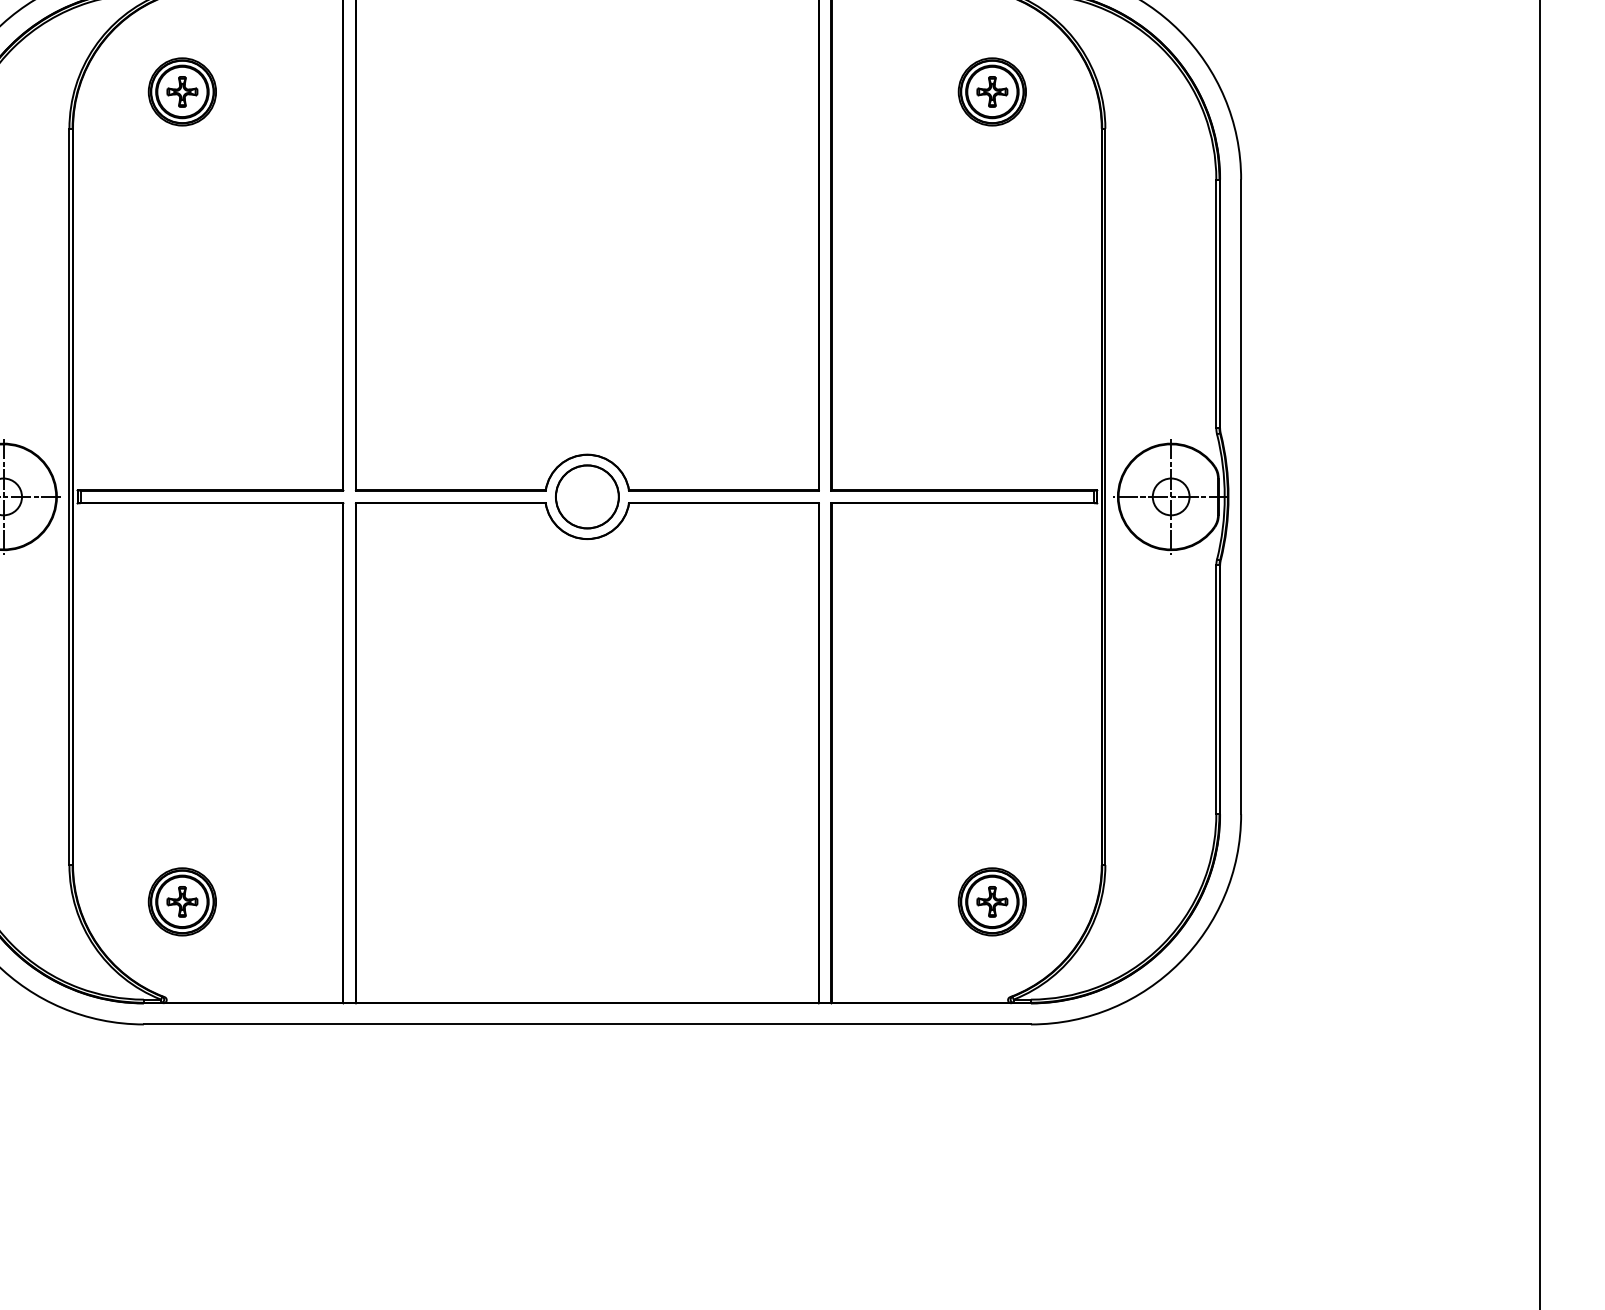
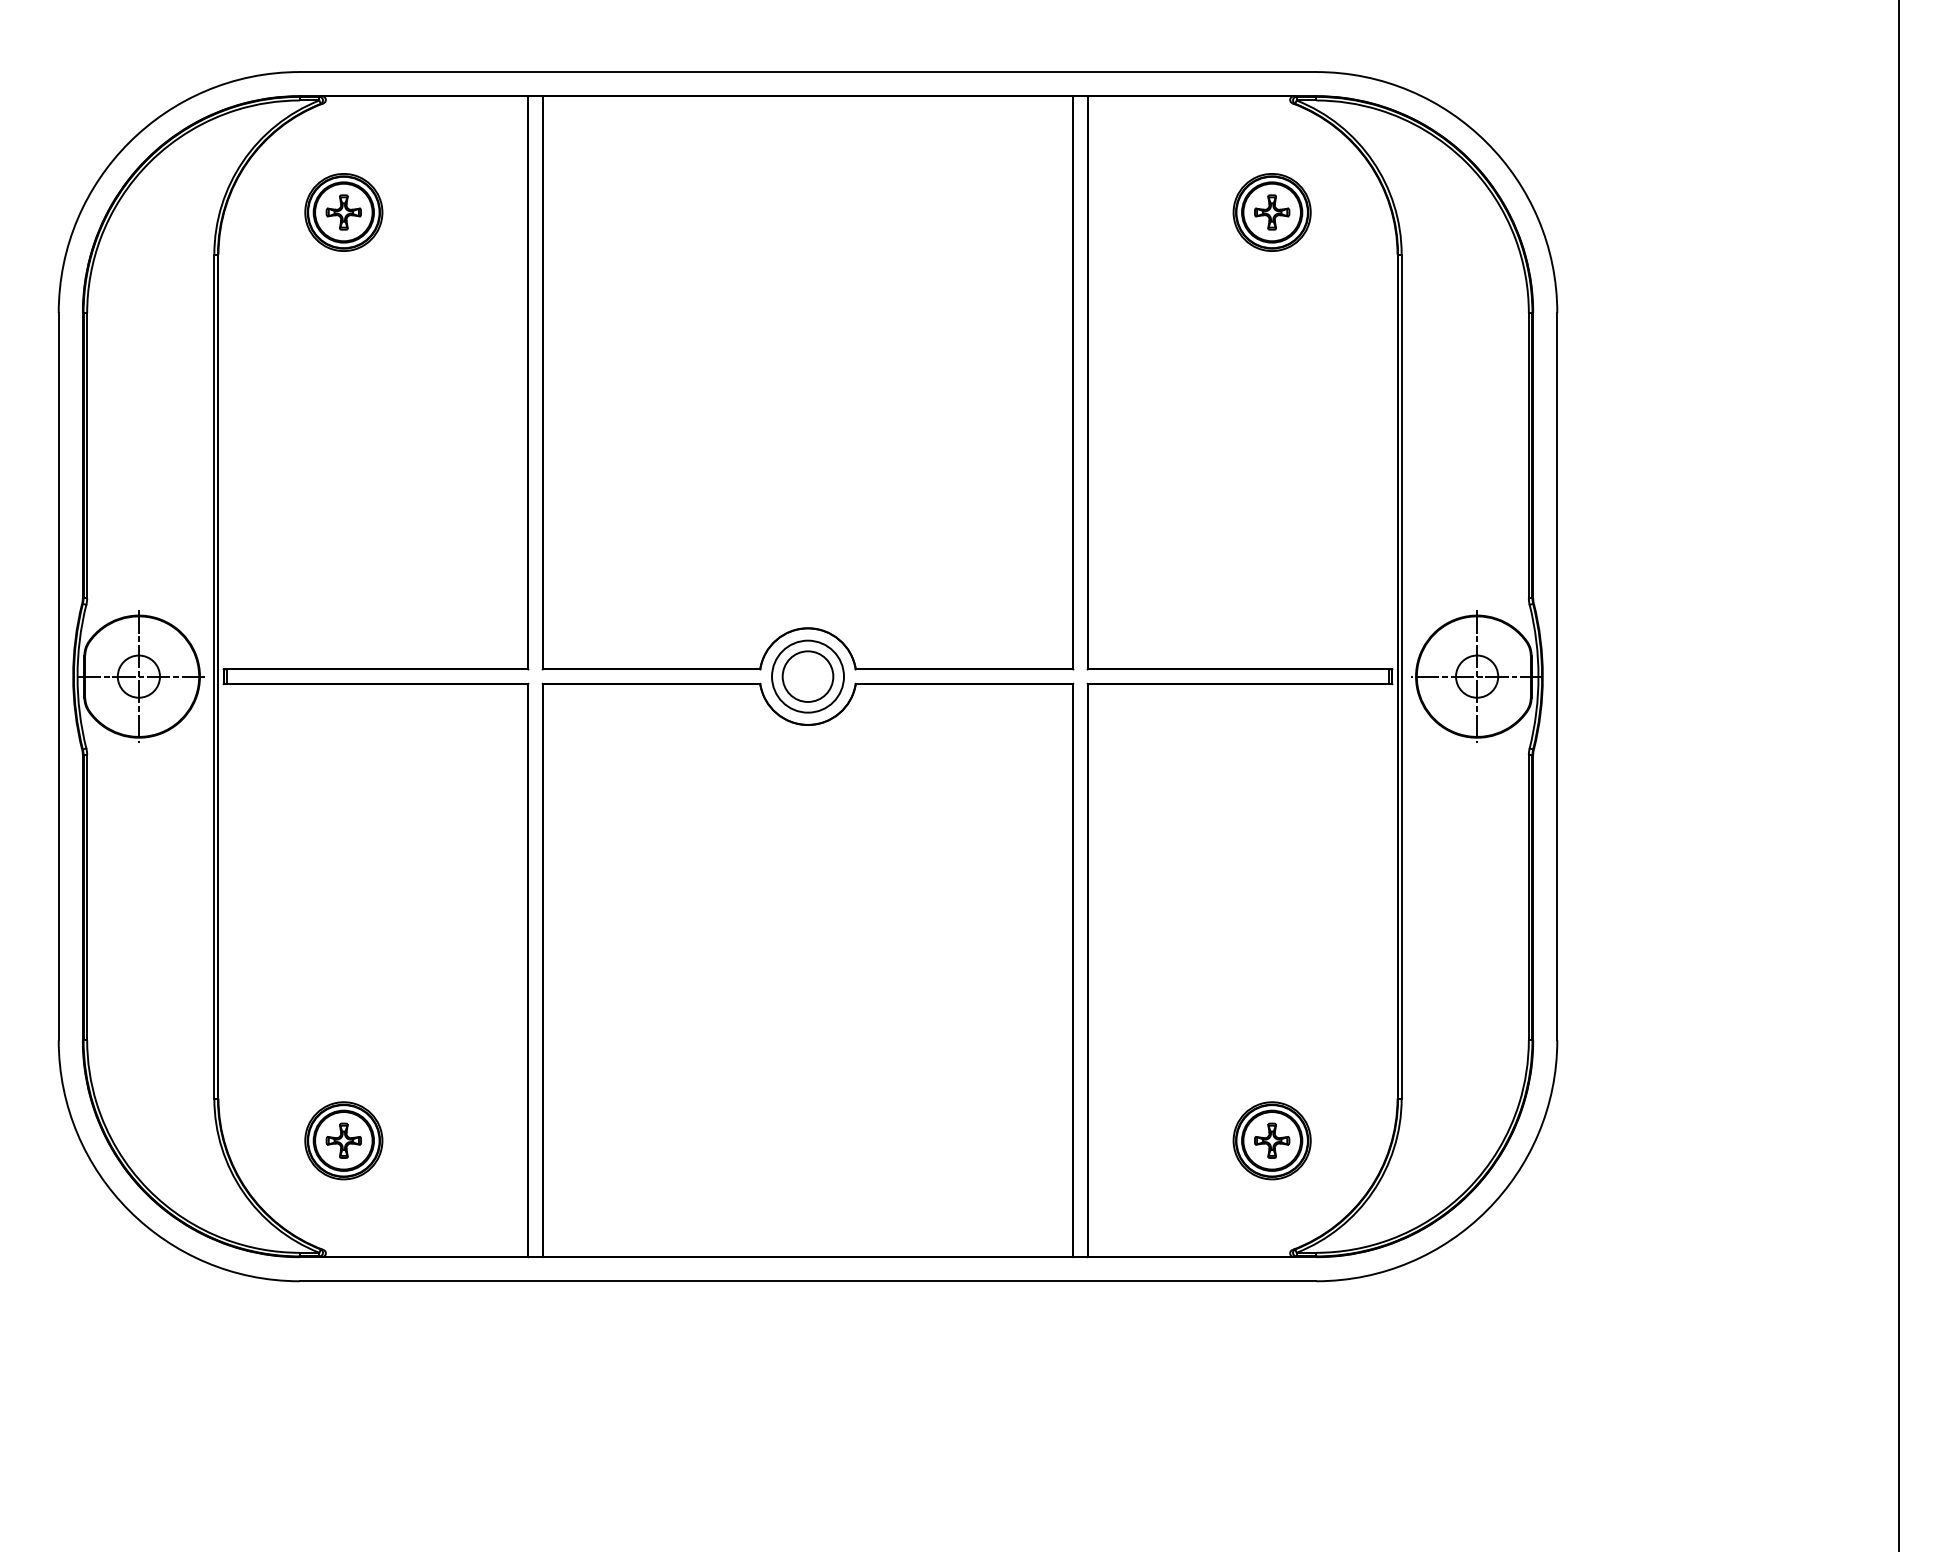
circle: (586, 496) -> (807, 676), size x0.7

